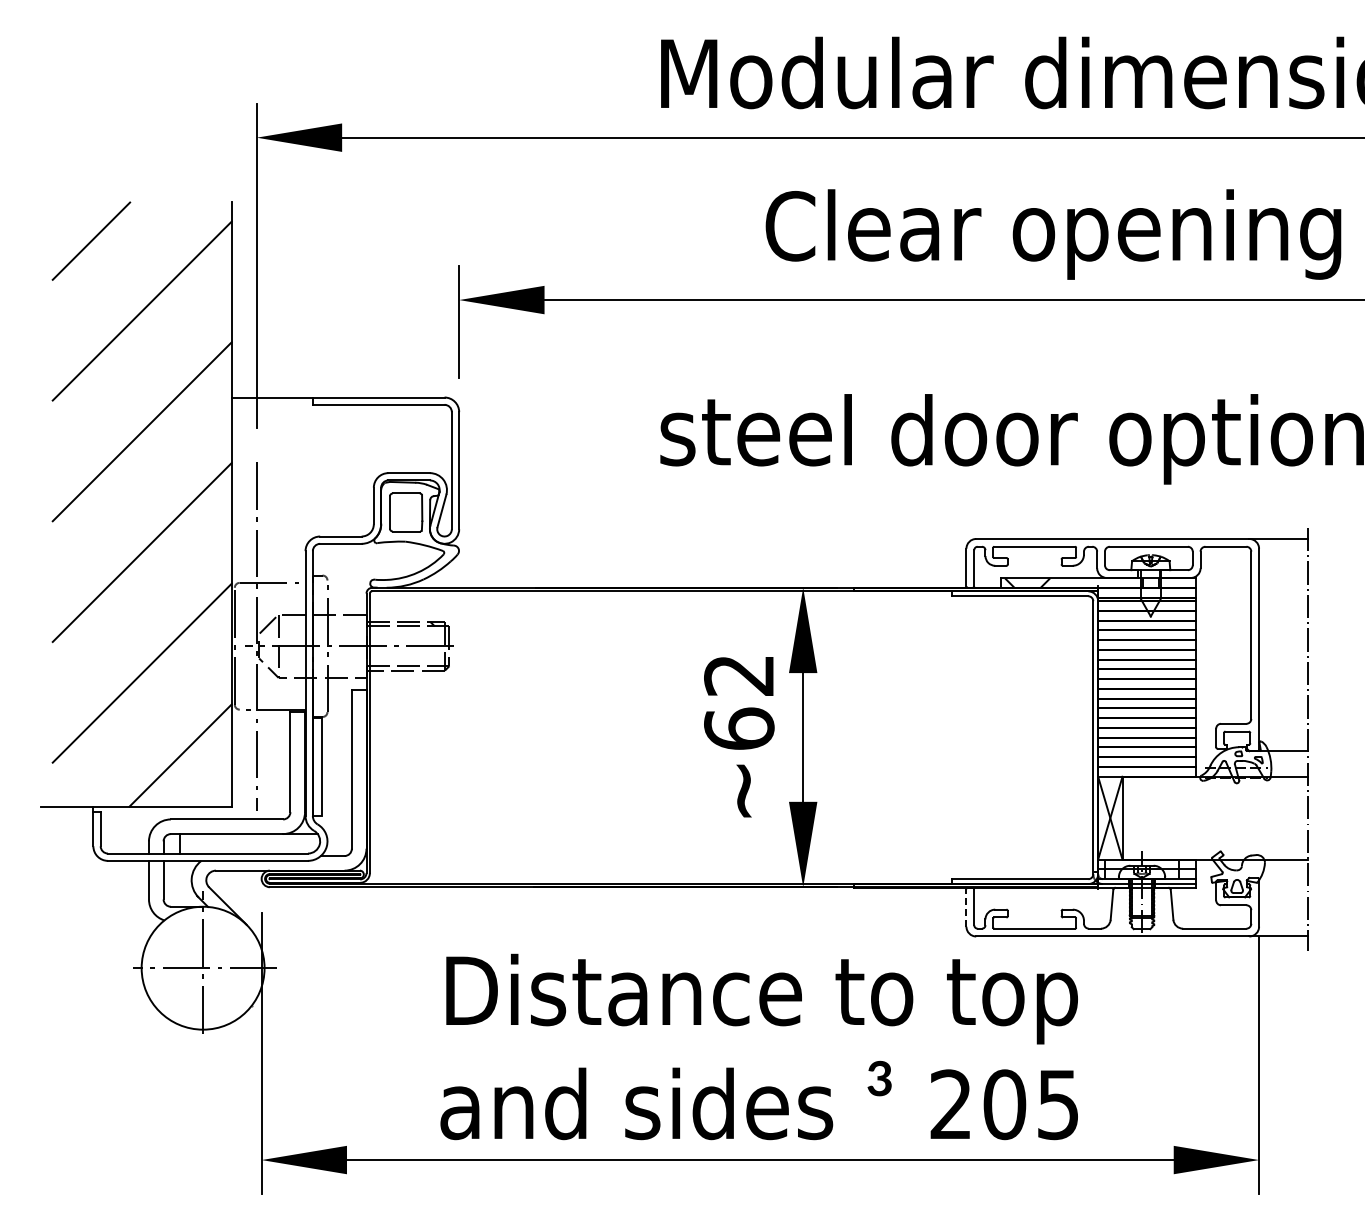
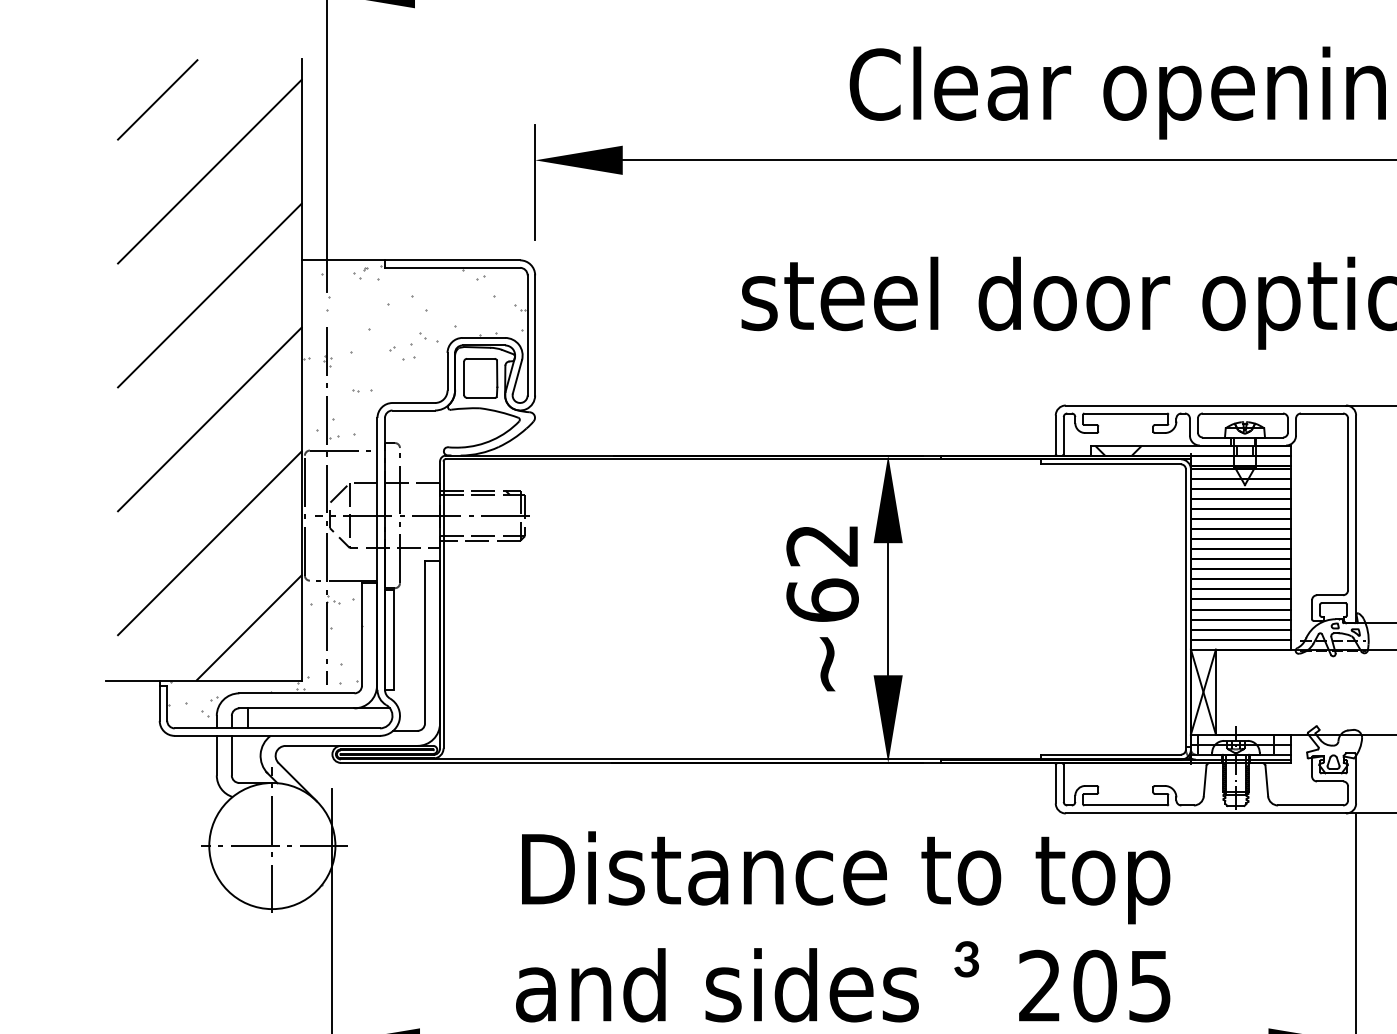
hatch: (275, 621) -> (346, 490), added
line: (966, 907) -> (1055, 783), dashed -> solid

